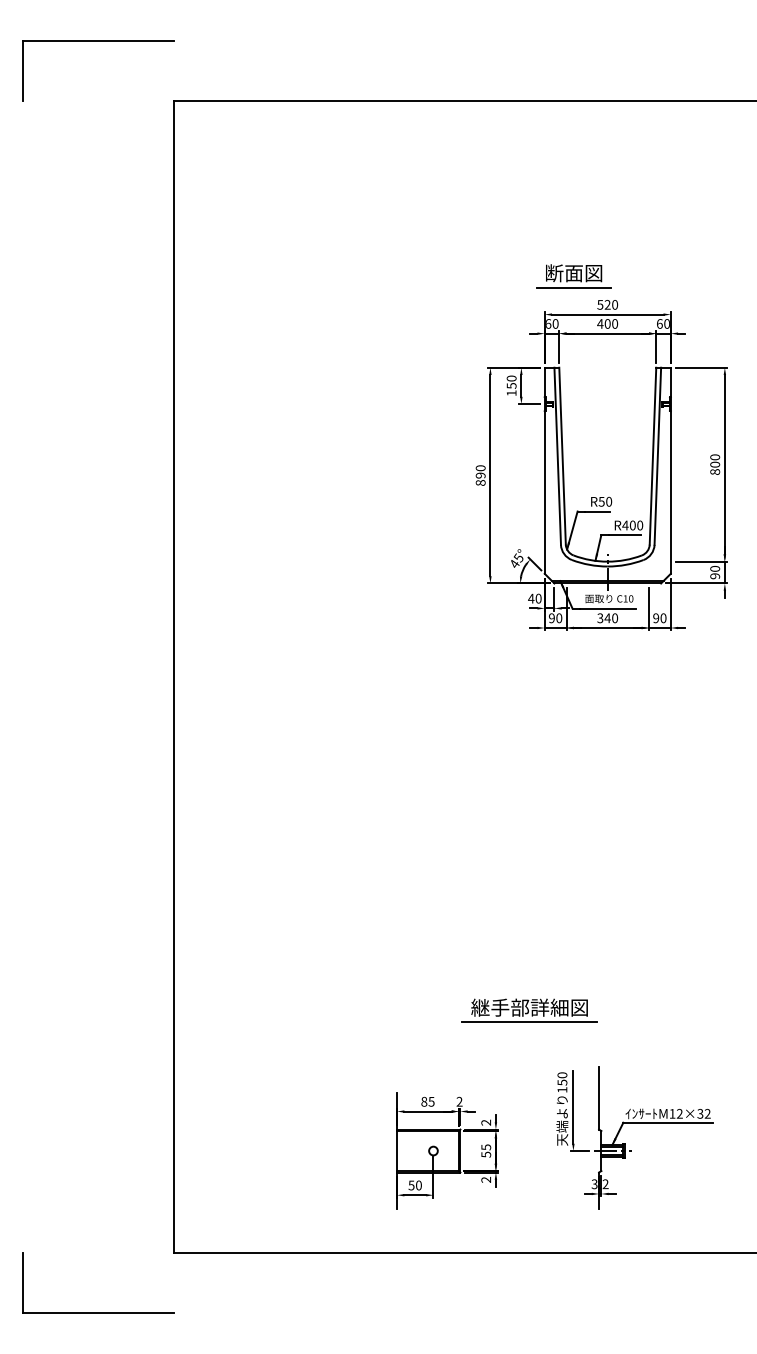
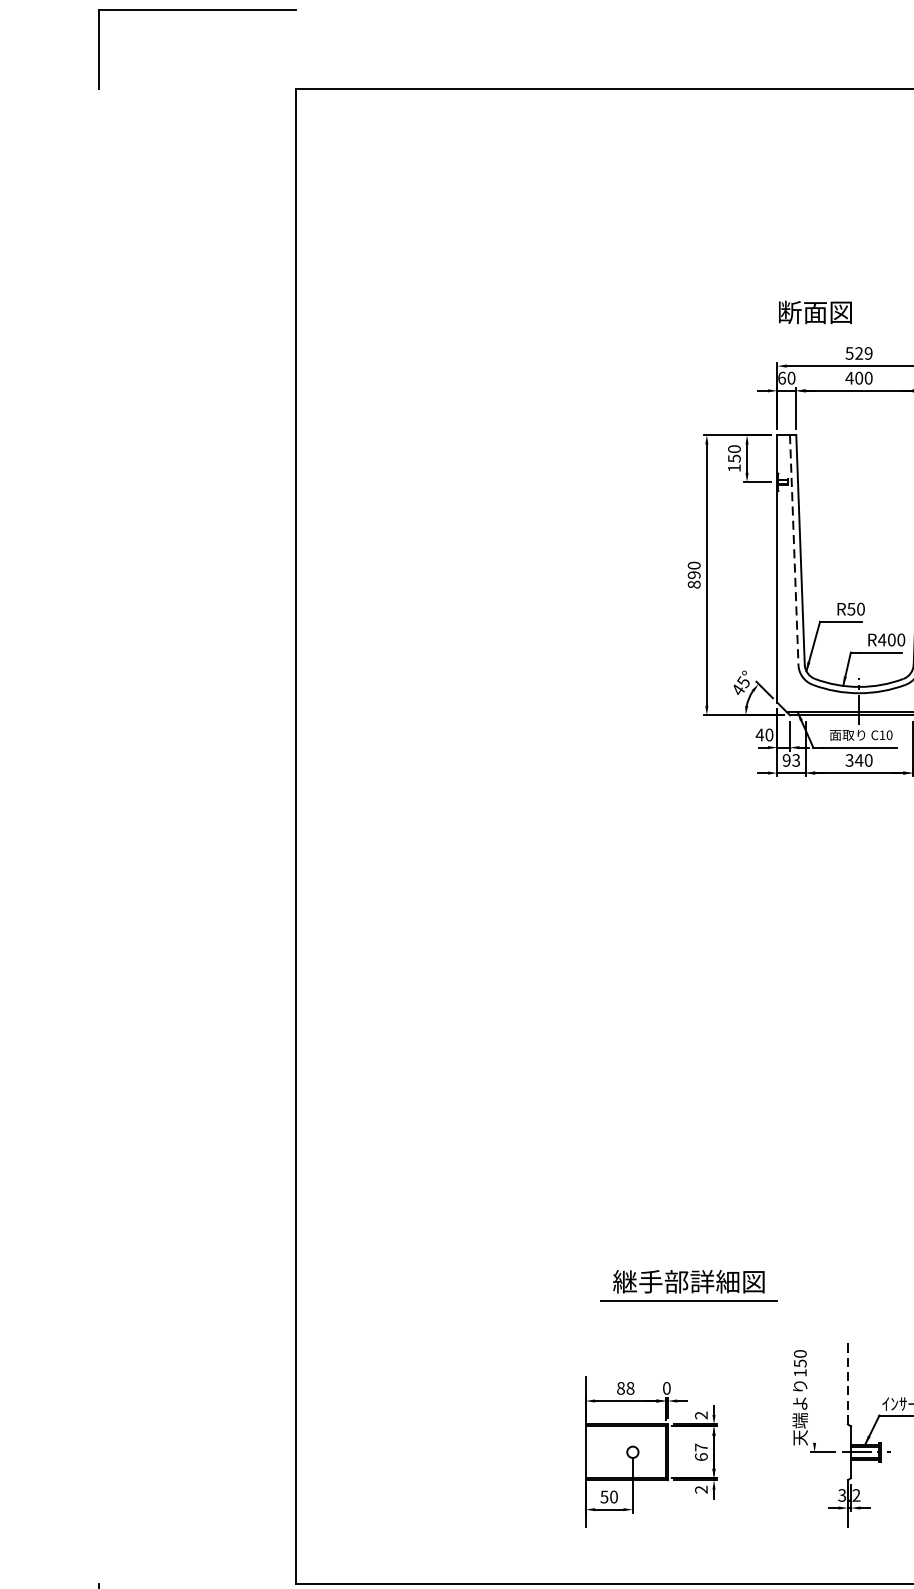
line: (574, 287) -> (816, 330), removed
text: (614, 304) -> (867, 352), 520 -> 529
line: (557, 456) -> (793, 550), solid -> dashed
text: (559, 618) -> (796, 760), 90 -> 93
part: (529, 1010) -> (688, 1285), moved
line: (599, 1098) -> (848, 1384), solid -> dashed
text: (431, 1101) -> (630, 1387), 85 -> 88
text: (459, 1101) -> (666, 1387), 2 -> 0
line: (573, 1106) -> (814, 1394), removed
text: (486, 1150) -> (701, 1451), 55 -> 67

